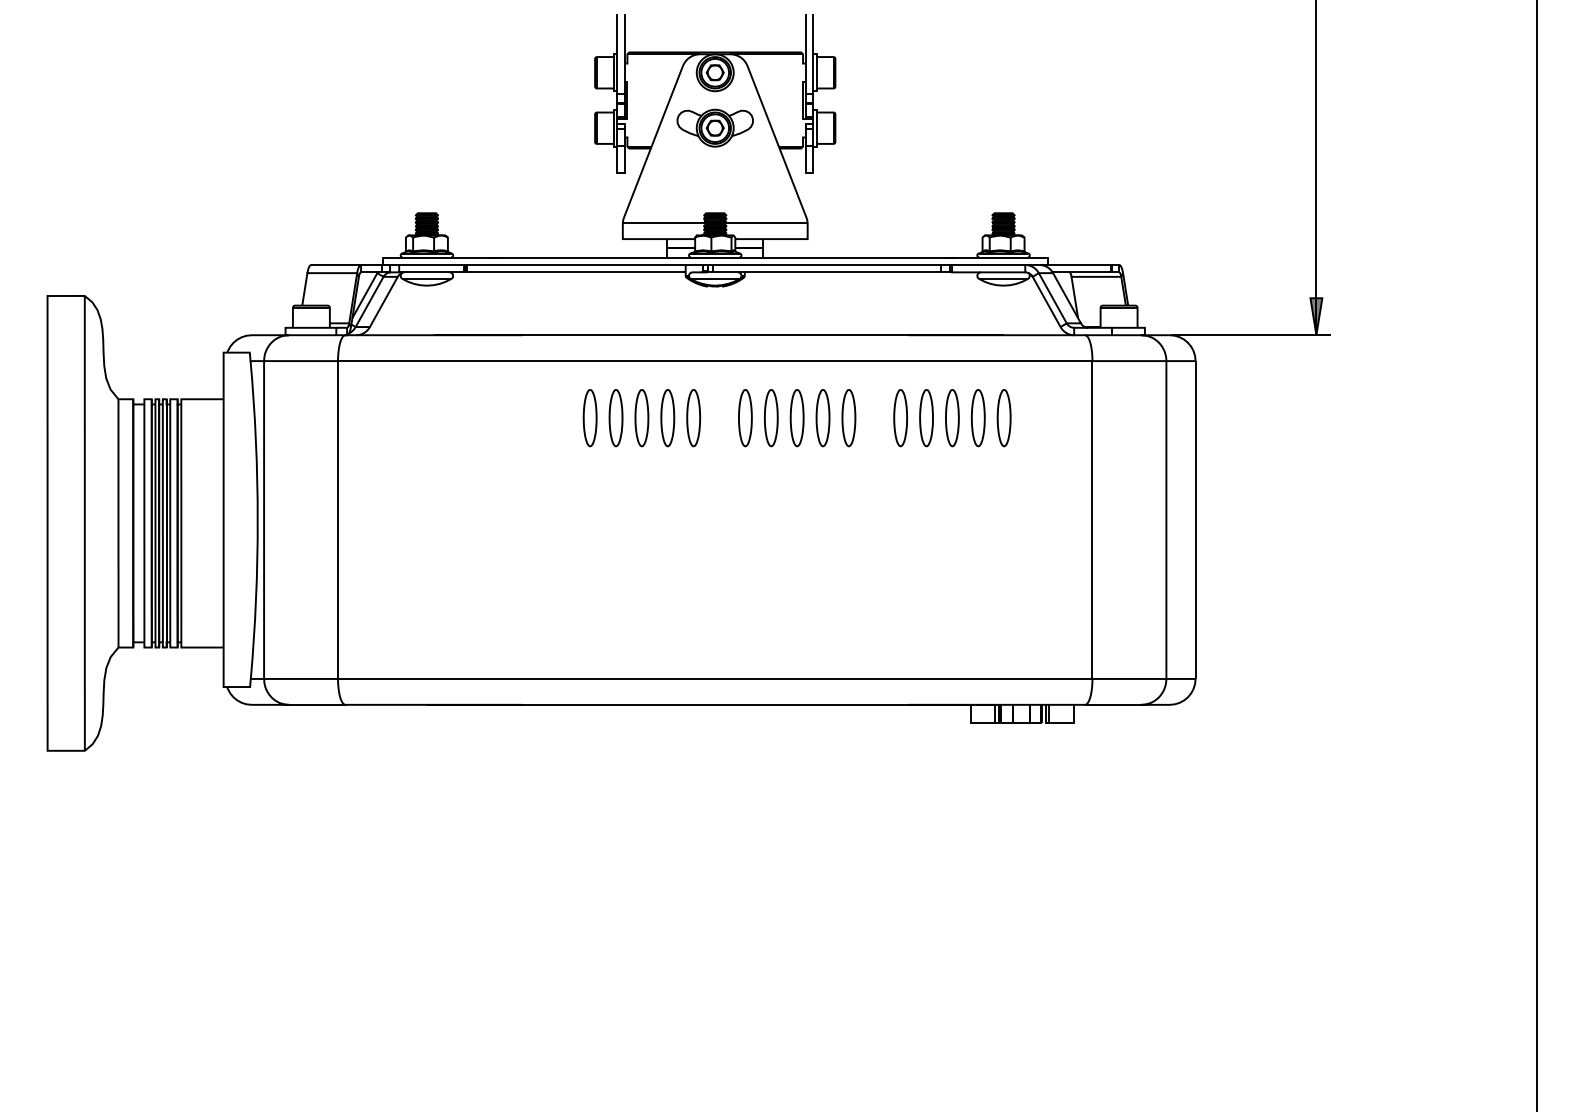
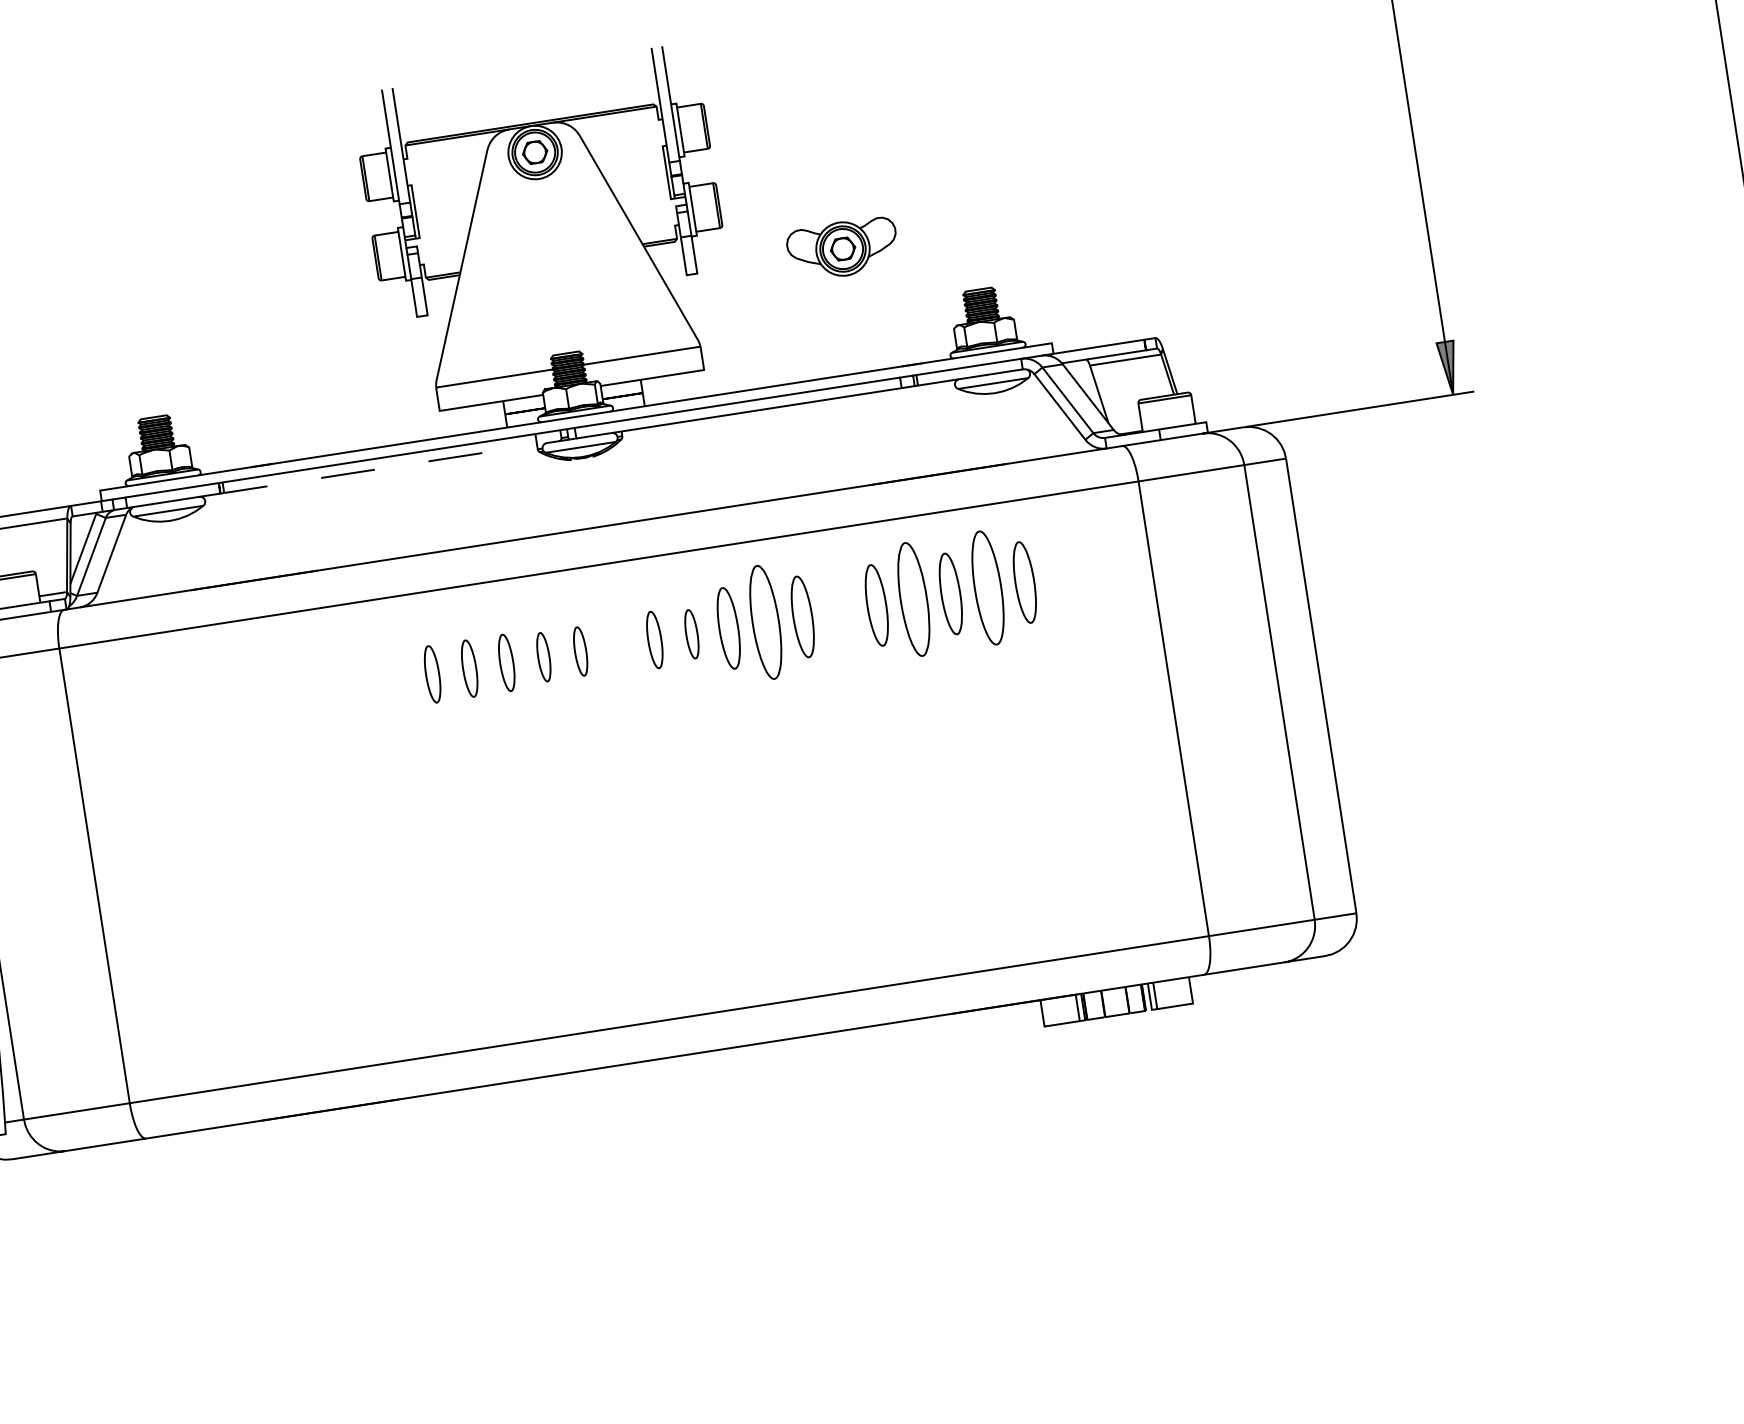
part: (714, 127) -> (841, 248), moved
line: (571, 272) -> (373, 470), solid -> dashed
part: (589, 418) -> (431, 674), size x0.7
part: (615, 418) -> (468, 669), size x0.7
part: (641, 418) -> (506, 663), size x0.7
part: (667, 418) -> (543, 657), size x0.6
part: (693, 418) -> (580, 651), size x0.6
part: (745, 418) -> (654, 640), size x0.7
part: (771, 418) -> (692, 634), size x0.6
part: (822, 418) -> (765, 623), size x1.4
part: (926, 418) -> (913, 600), size x1.4
part: (977, 418) -> (986, 589), size x1.4

